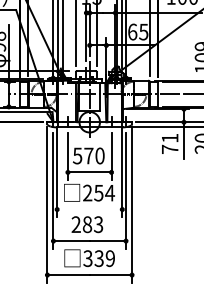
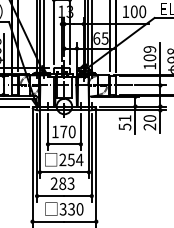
text: (170, 148) -> (125, 126), 71 -> 51
text: (76, 155) -> (54, 131), 570 -> 170
line: (89, 209) -> (64, 172), added
text: (109, 258) -> (79, 209), 339 -> 330

